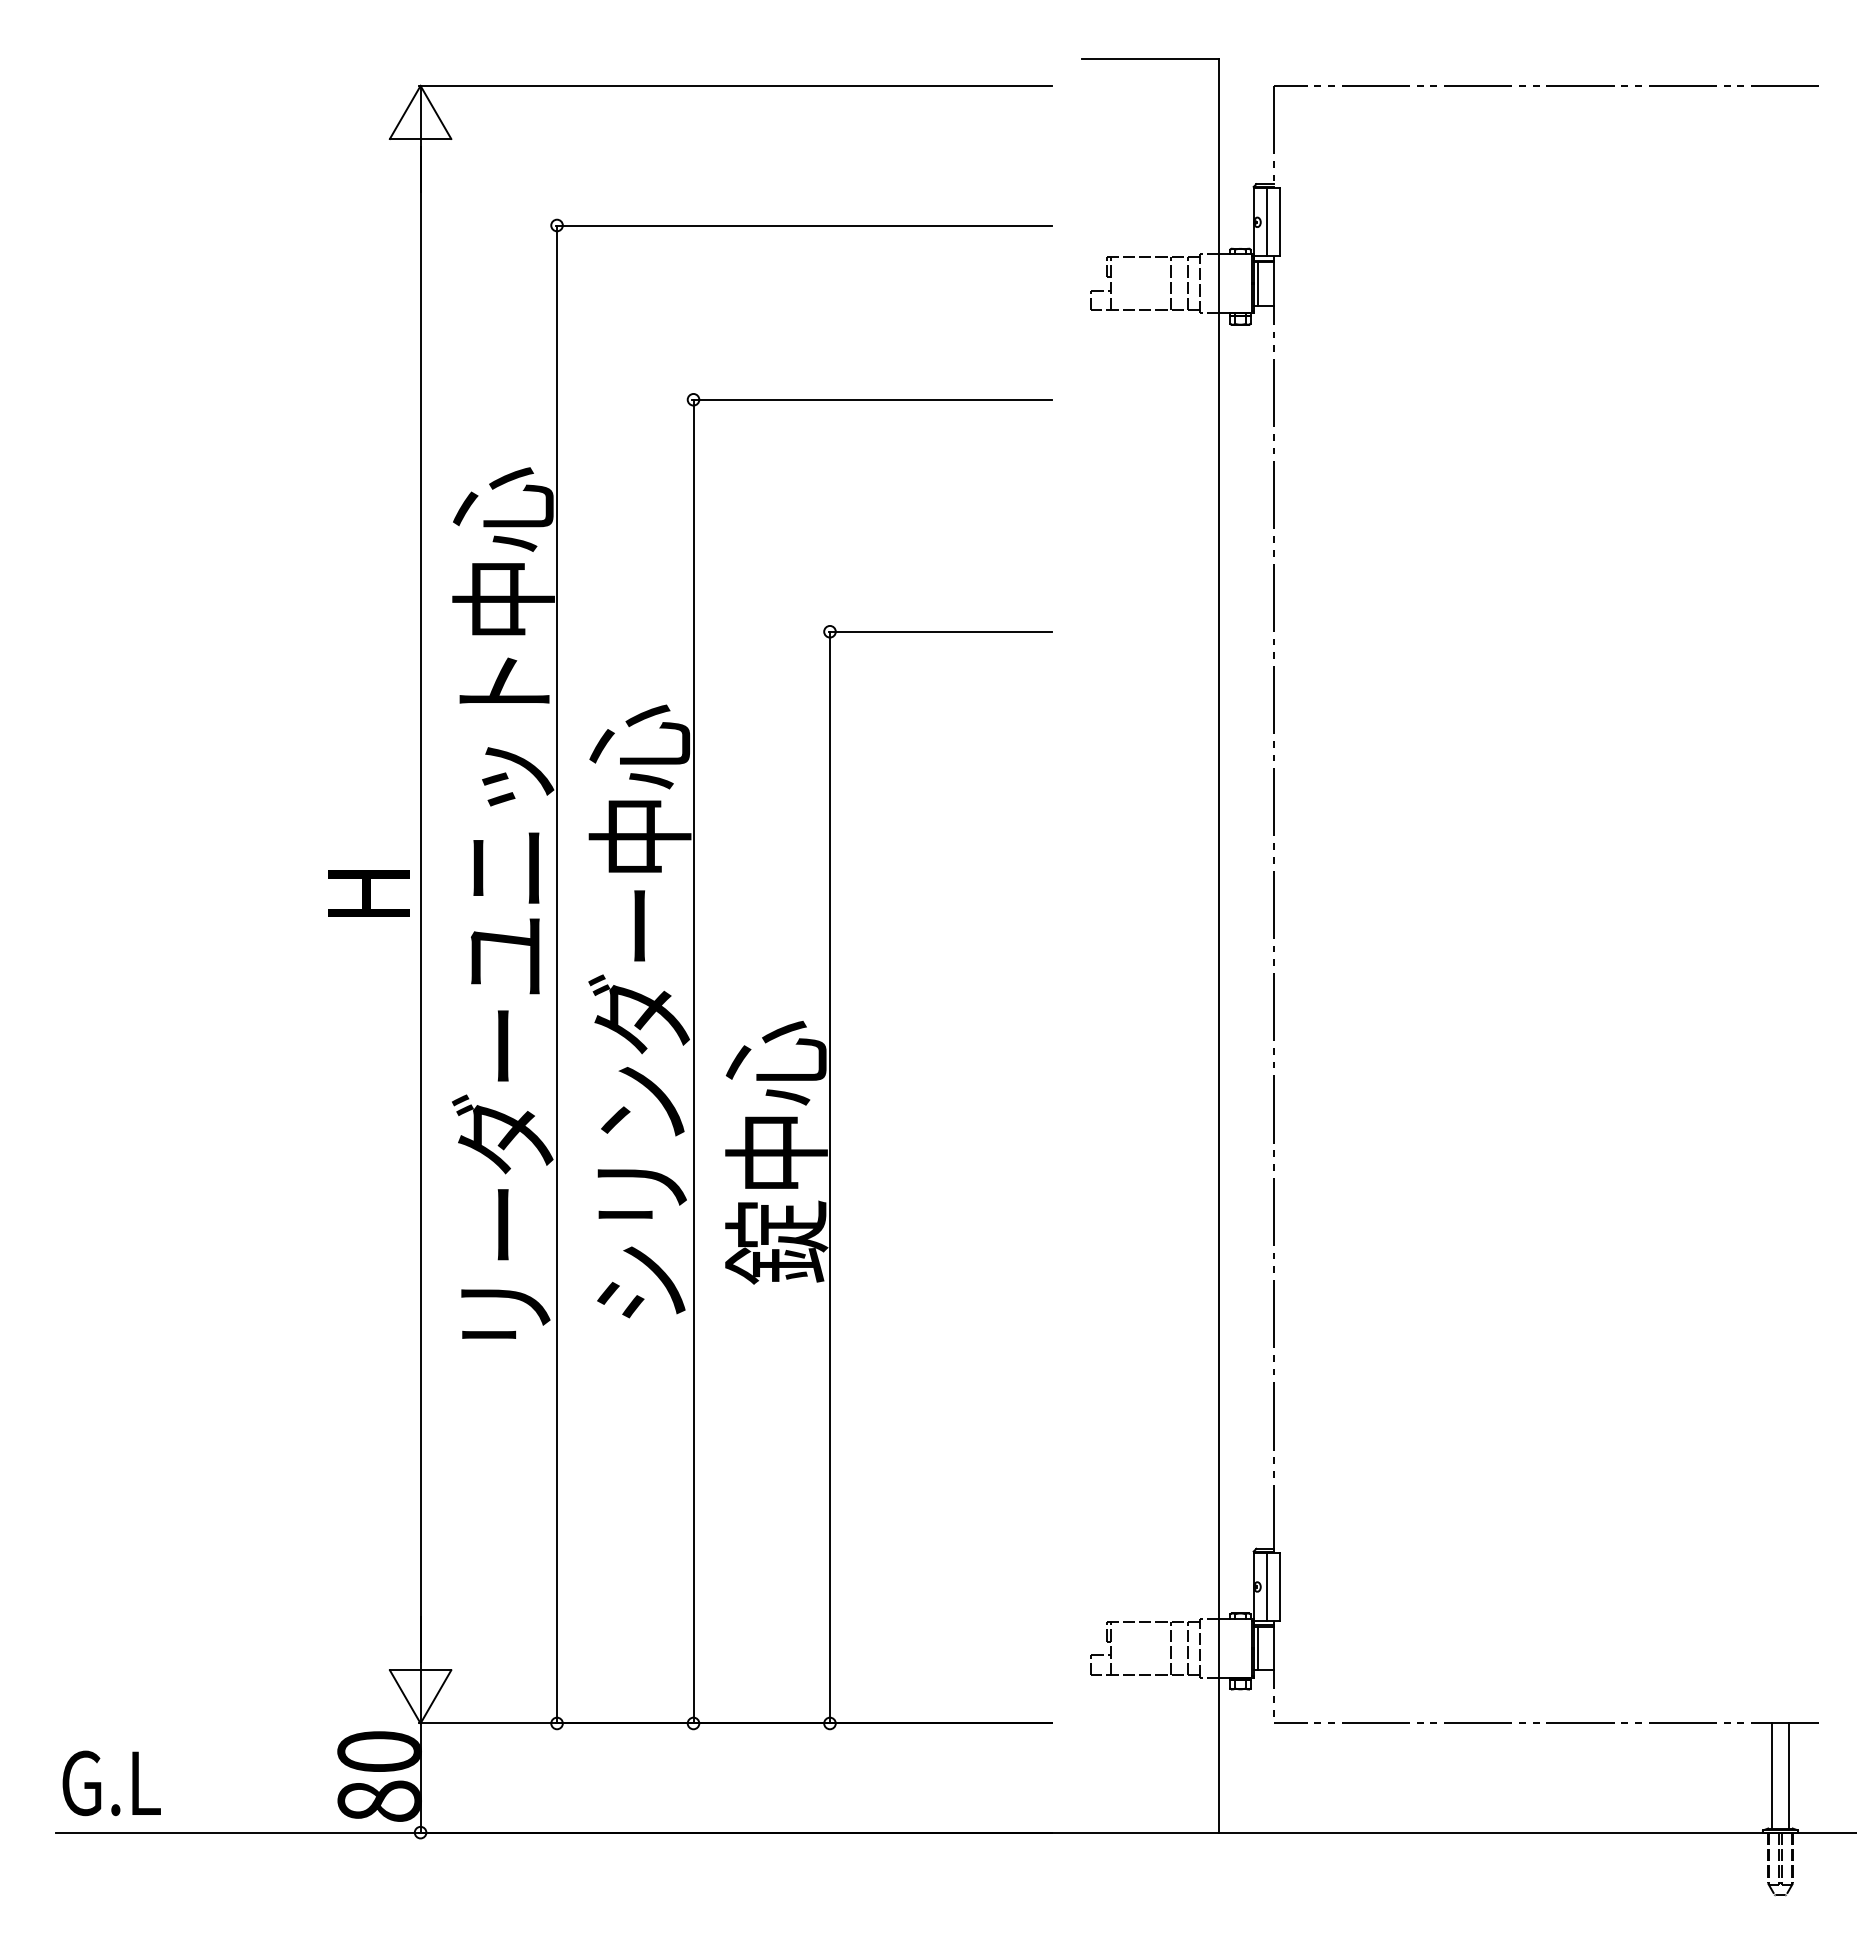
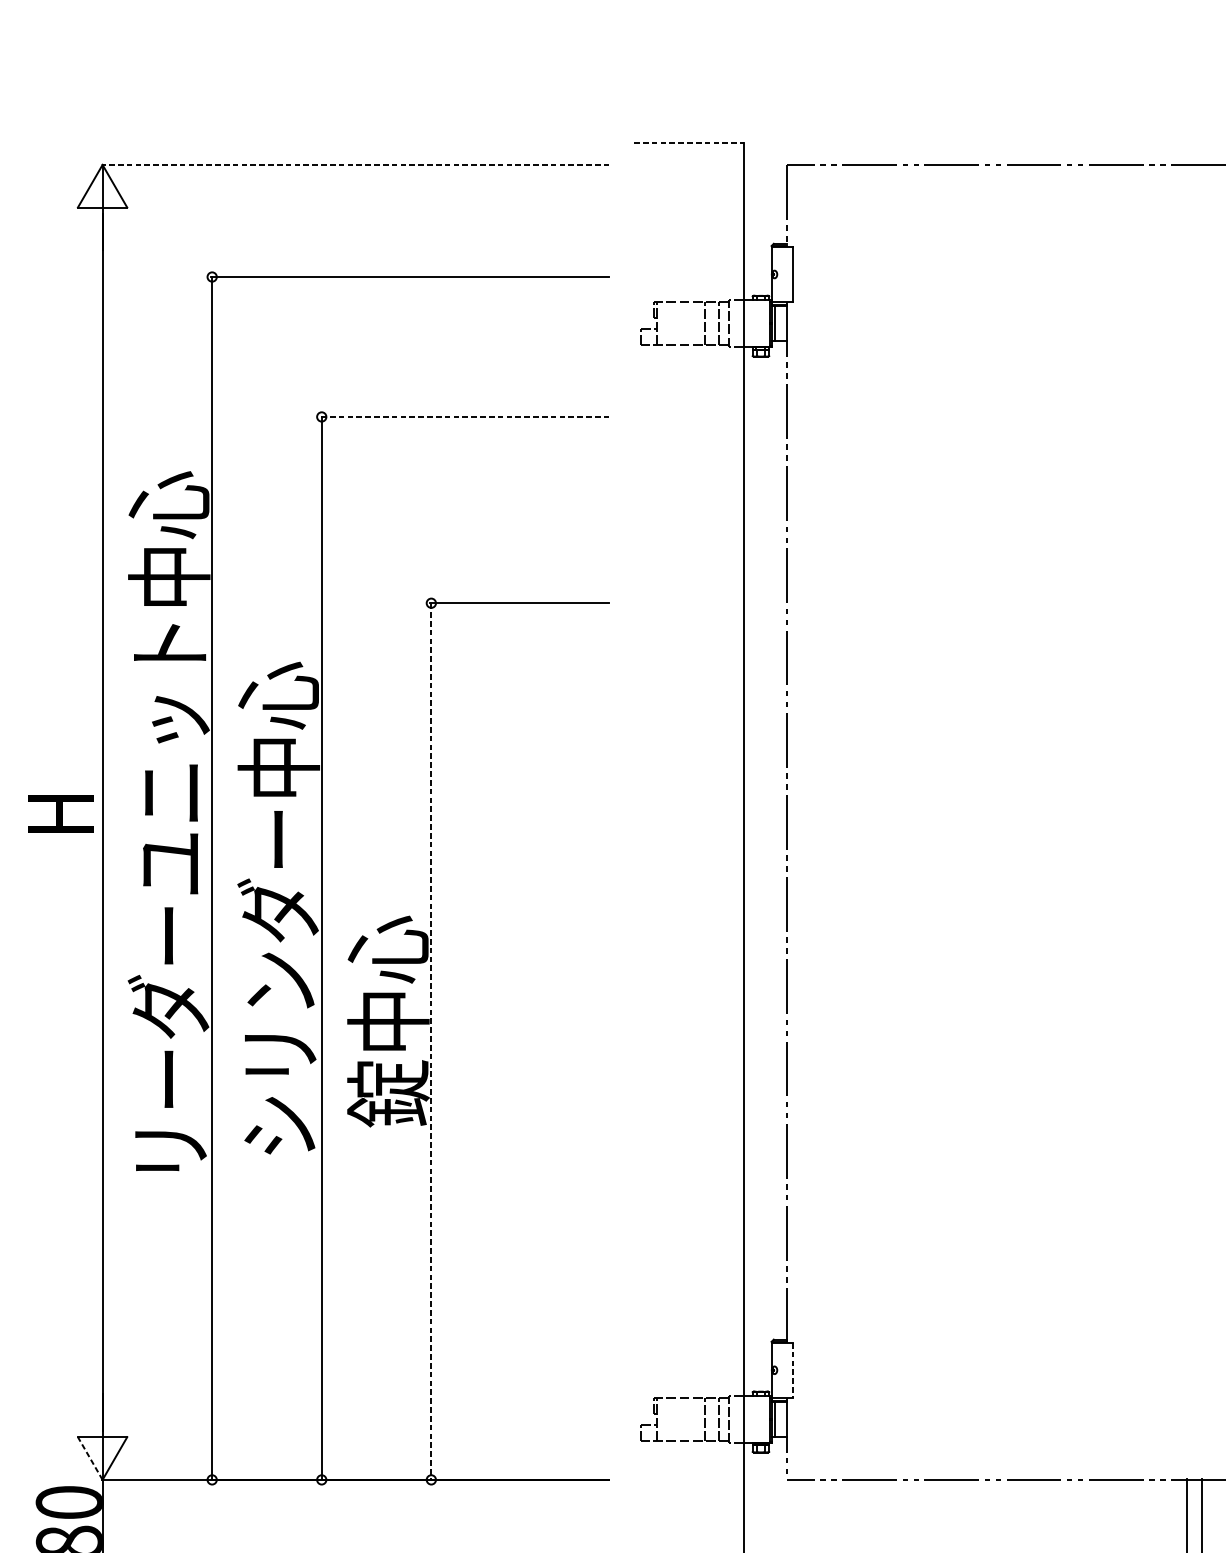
line: (1151, 58) -> (689, 142), solid -> dashed
line: (734, 85) -> (354, 164), solid -> dashed
line: (1266, 222) -> (781, 274), removed
line: (871, 399) -> (464, 416), solid -> dashed
line: (829, 1177) -> (430, 1041), solid -> dashed
line: (1266, 1586) -> (781, 1369), removed
line: (1280, 1587) -> (793, 1370), solid -> dashed
line: (405, 1696) -> (90, 1458), solid -> dashed

